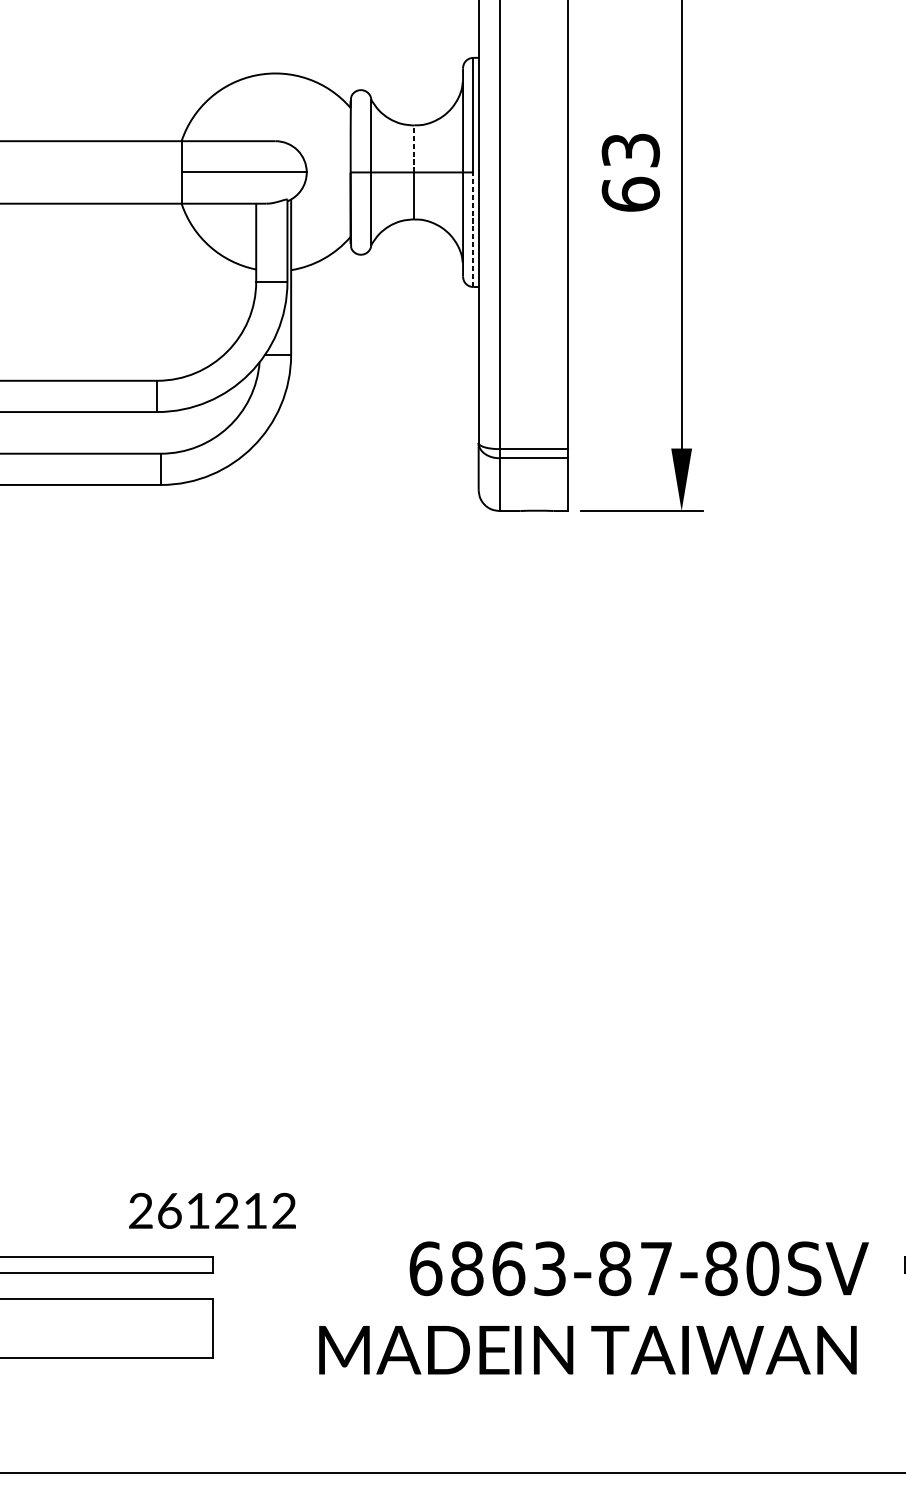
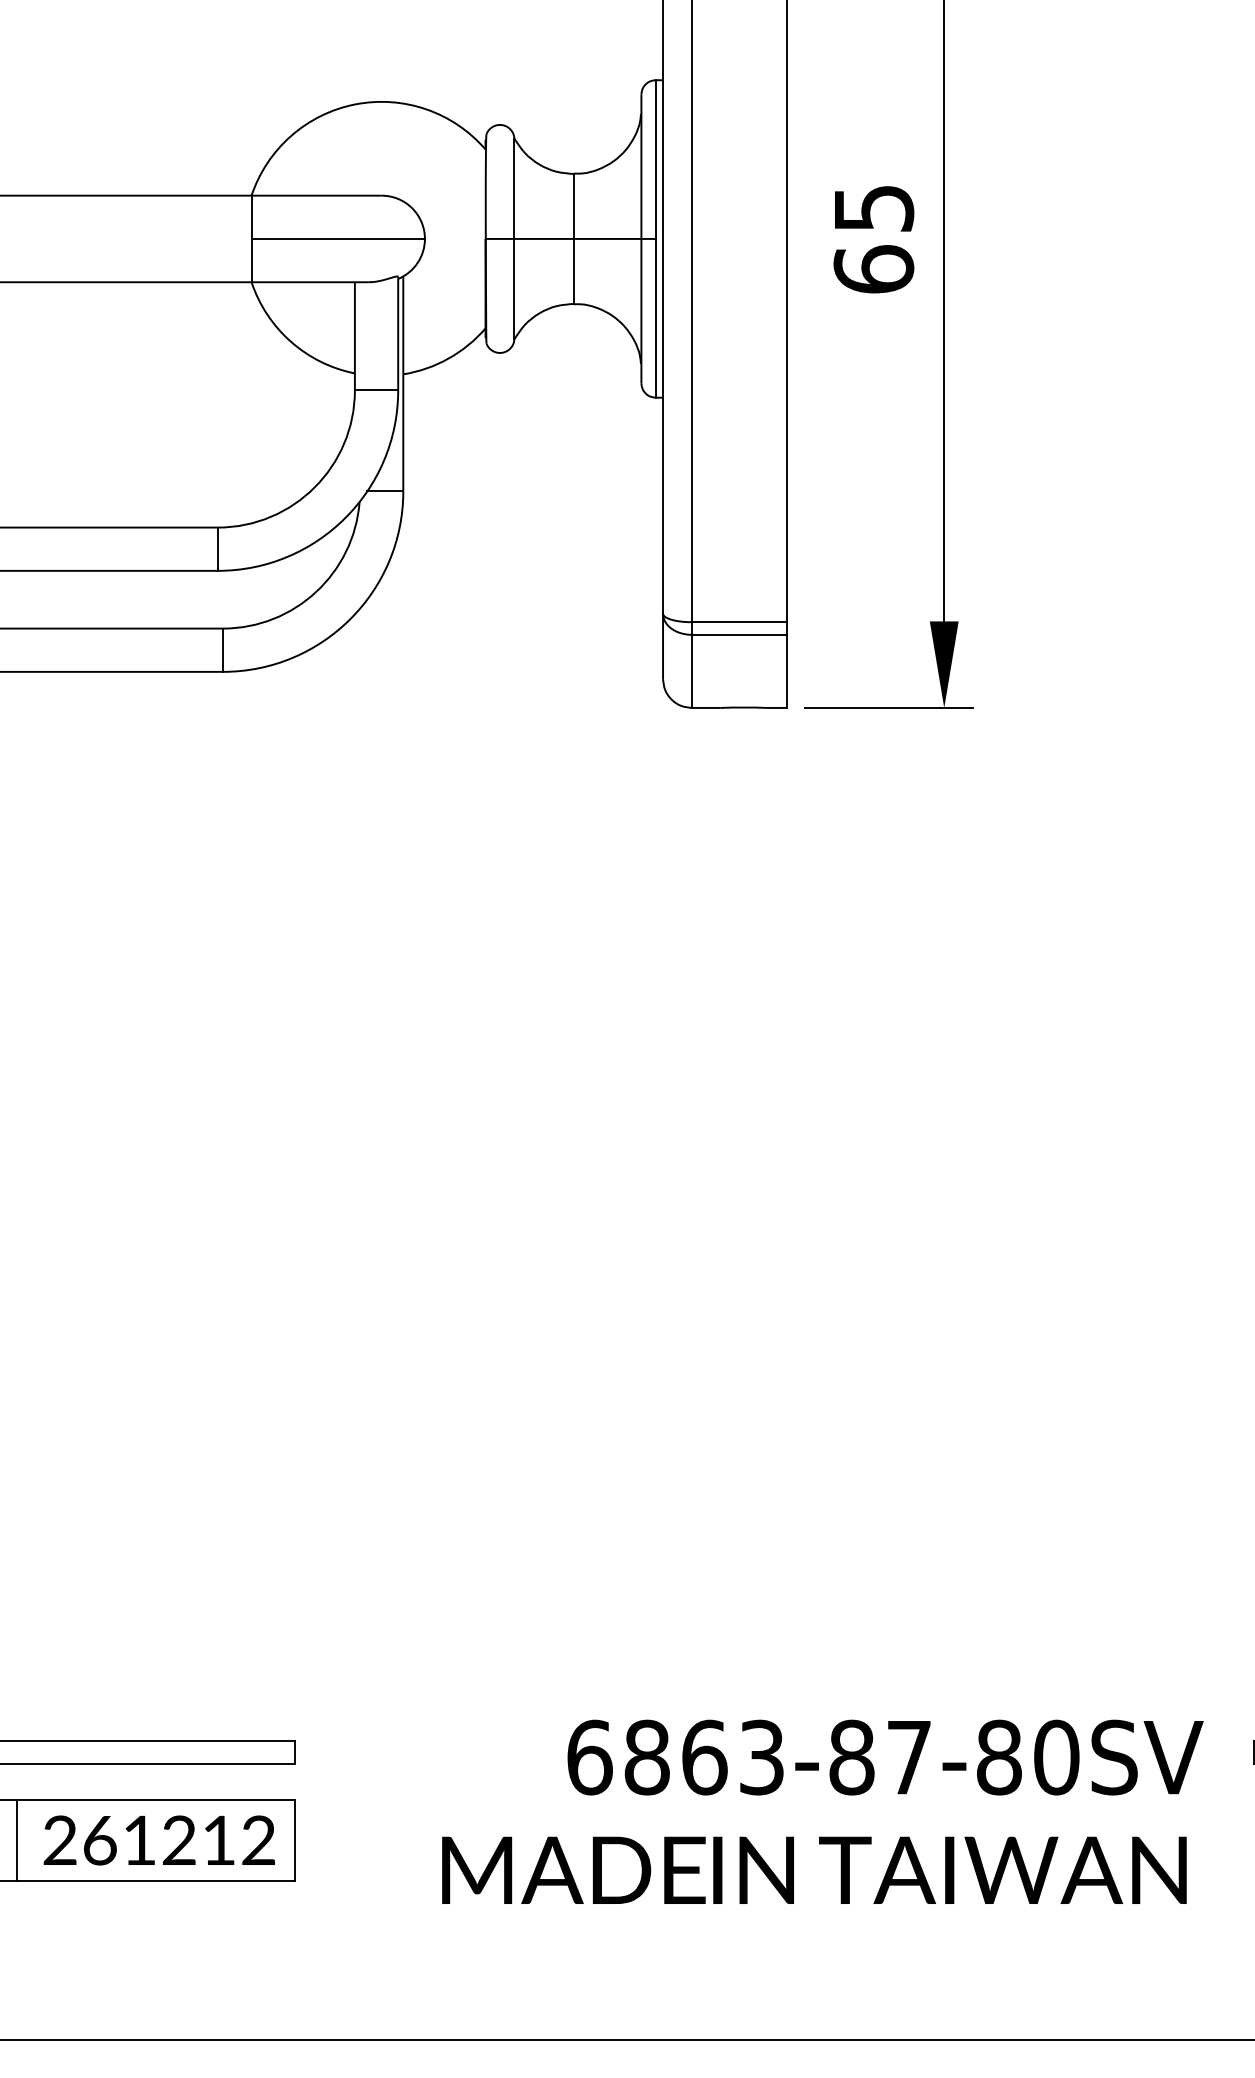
line: (414, 148) -> (574, 205), dashed -> solid
text: (630, 150) -> (873, 208), 63 -> 65
line: (473, 229) -> (655, 317), dashed -> solid
text: (211, 1210) -> (158, 1840), moved
line: (12, 1328) -> (17, 1840), added

